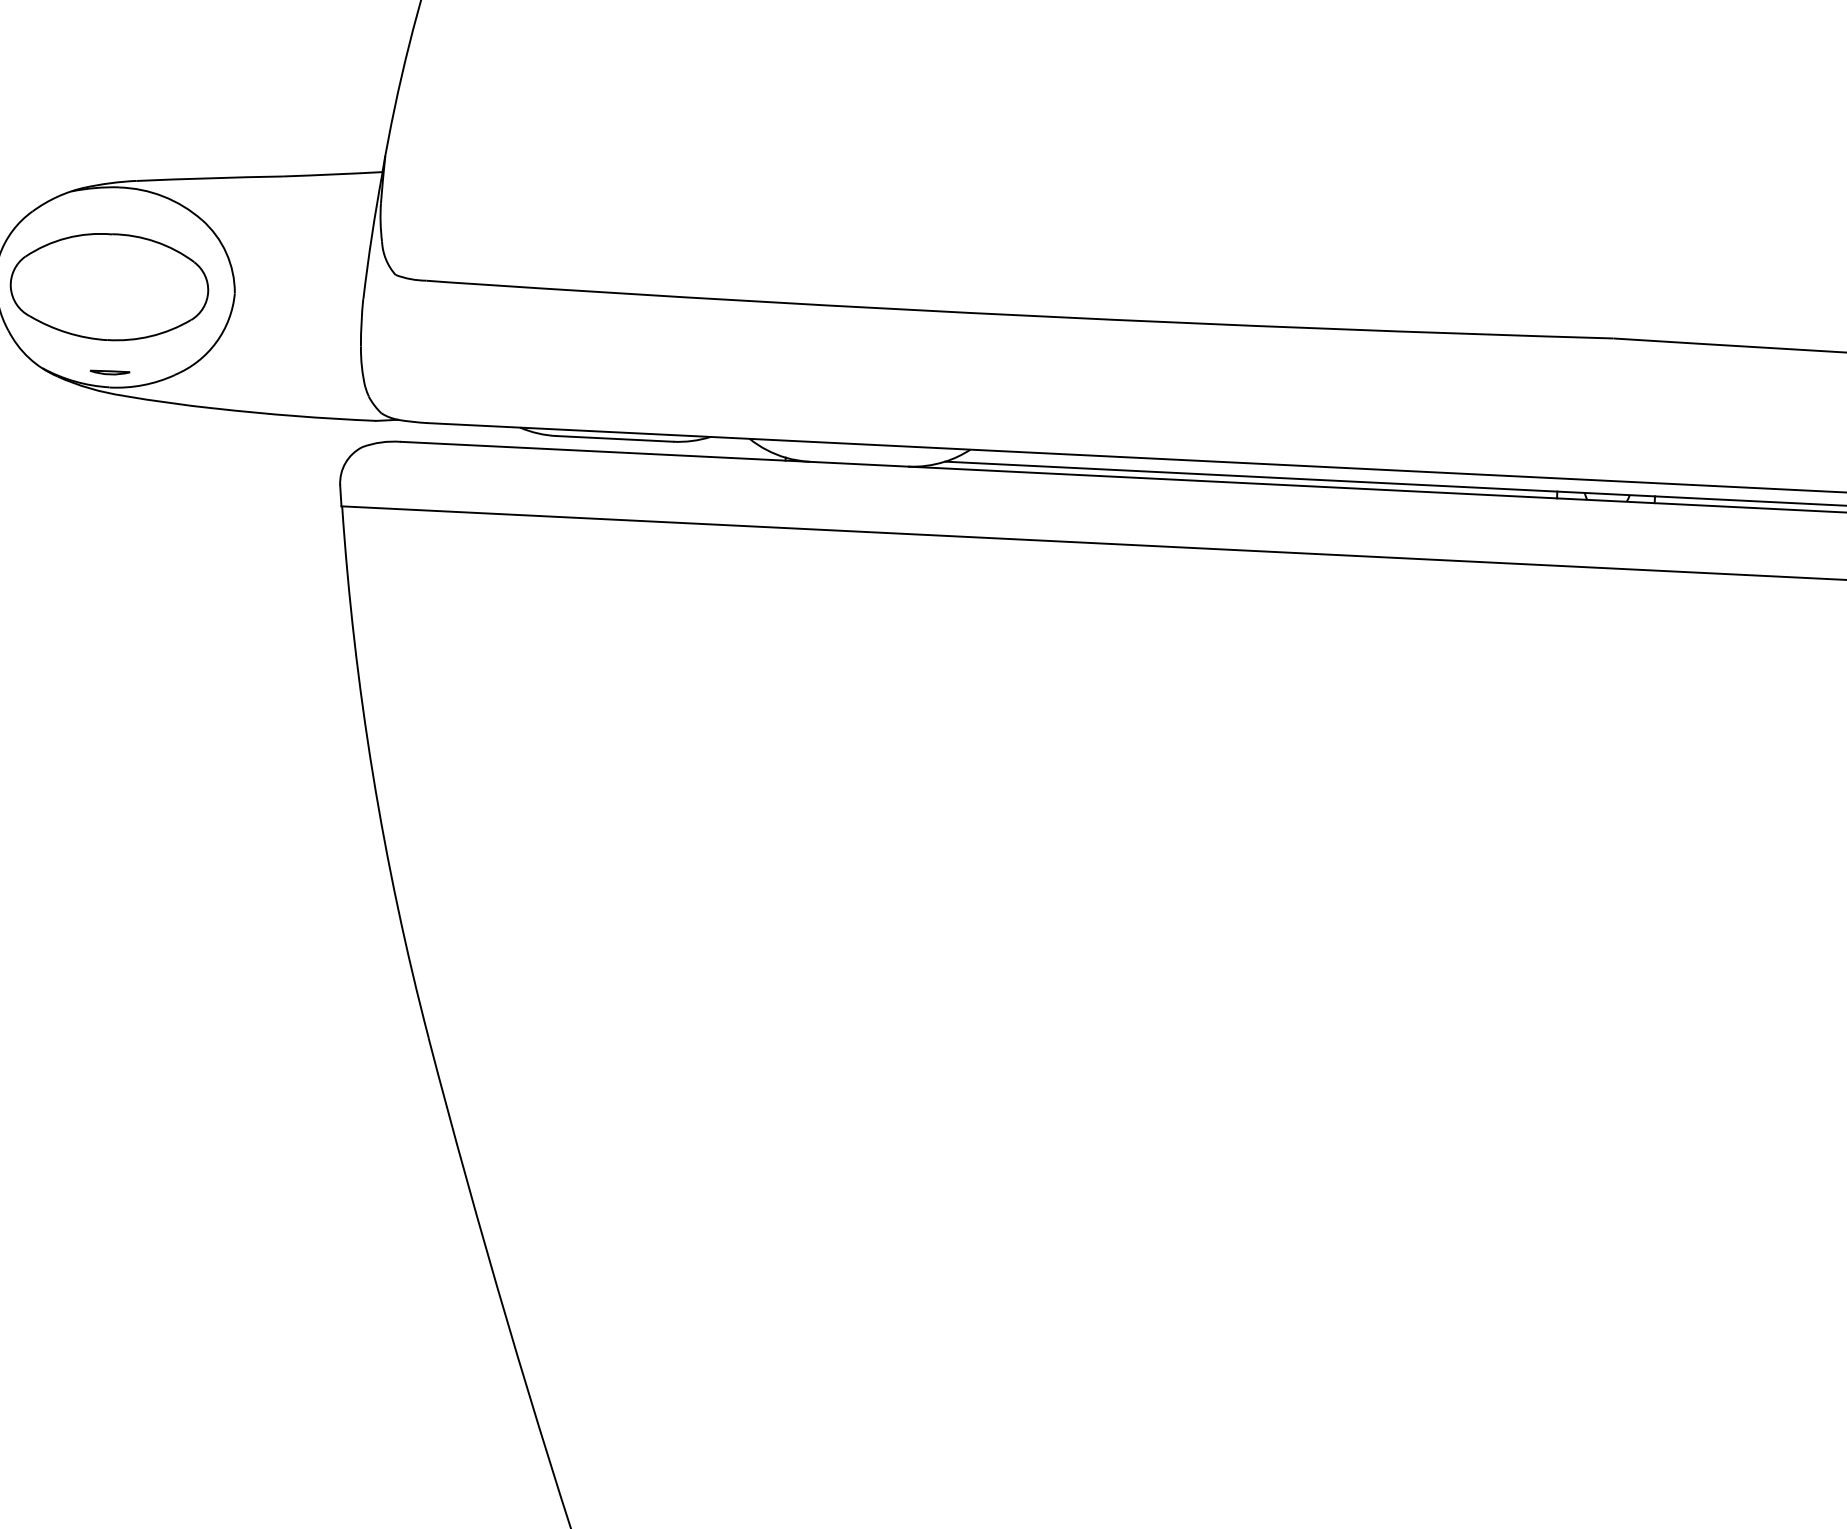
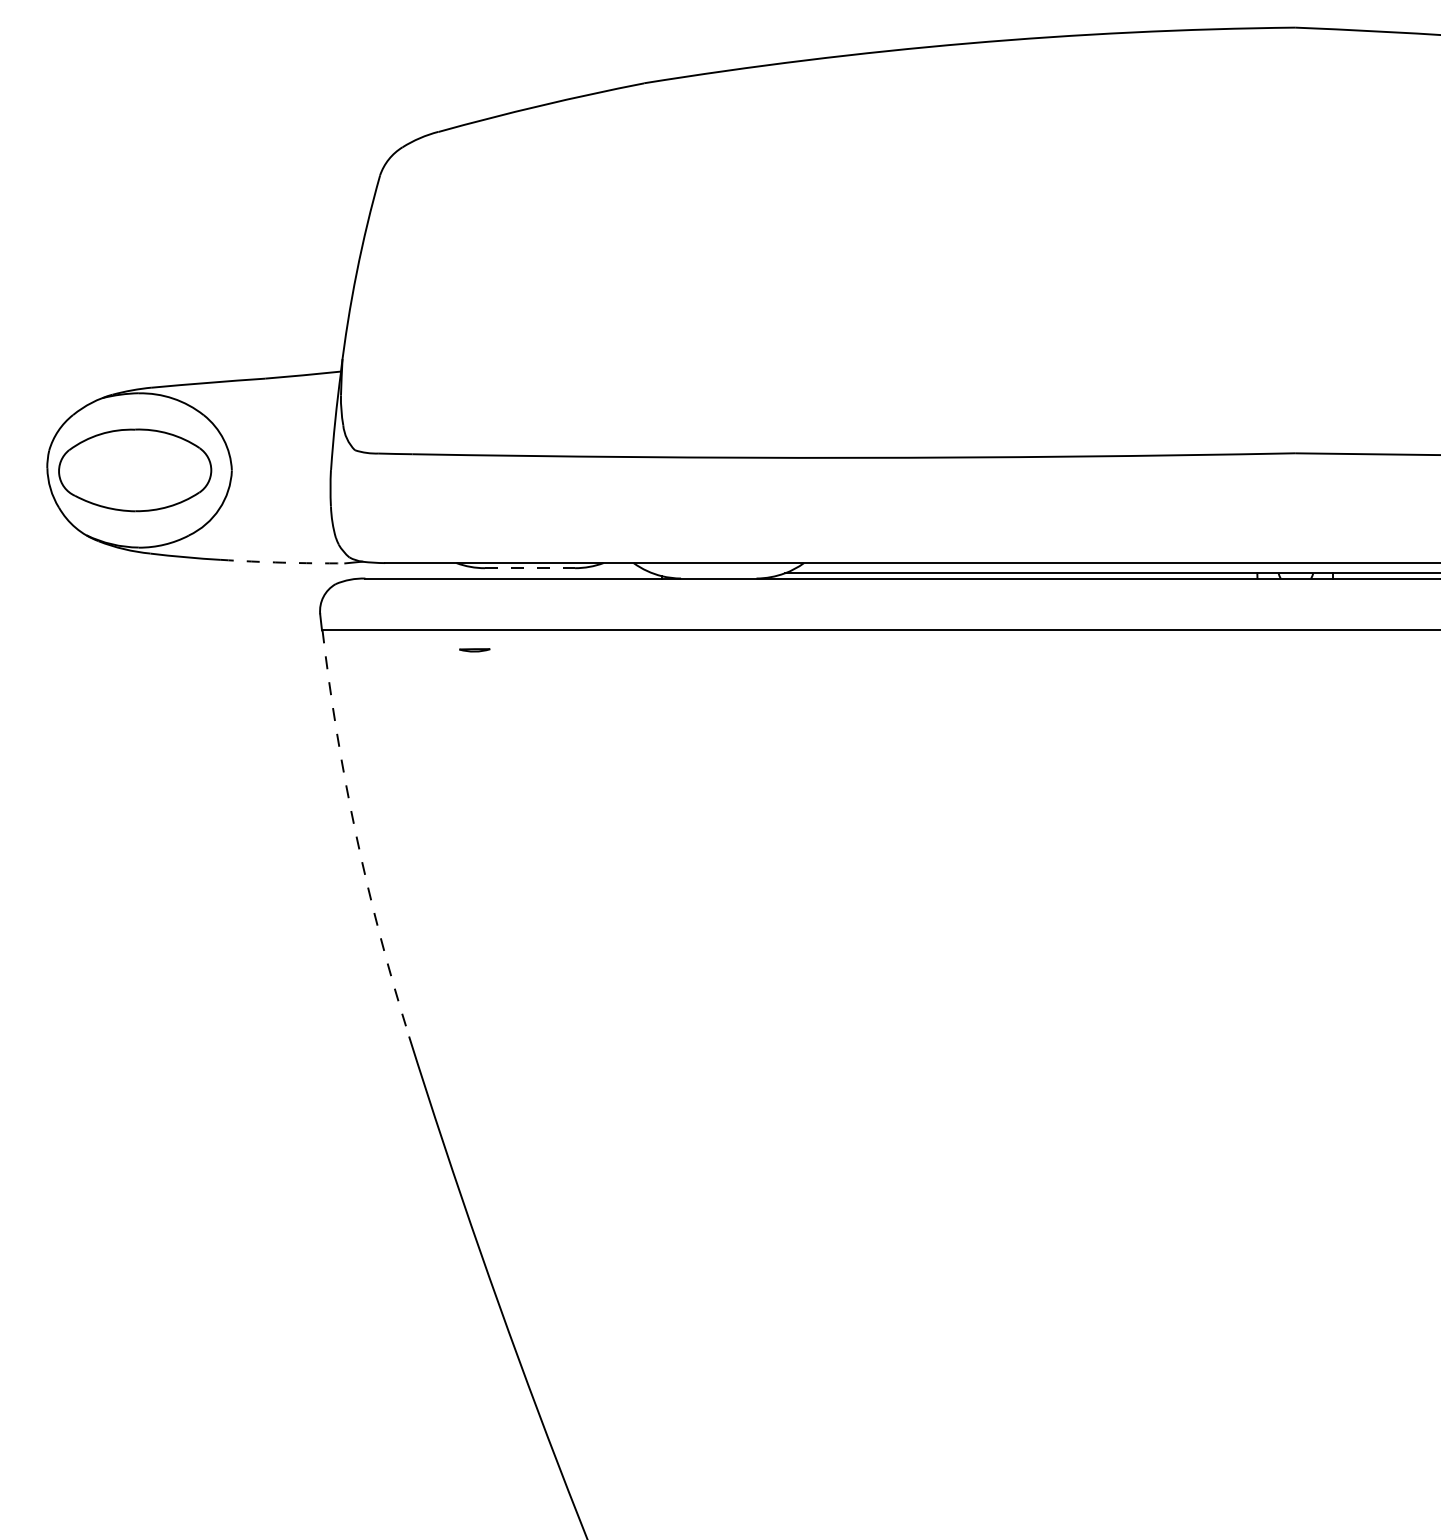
line: (109, 372) -> (474, 650), moved
arc: (294, 415) -> (282, 562), solid -> dashed
line: (615, 439) -> (530, 568), solid -> dashed
arc: (373, 774) -> (356, 835), solid -> dashed

